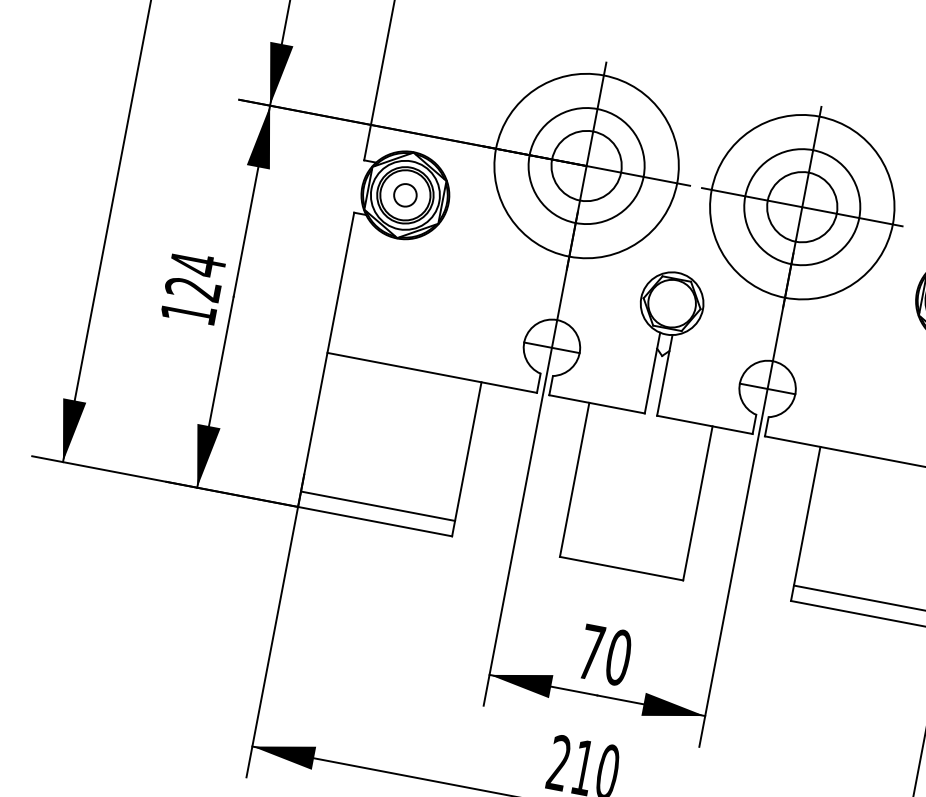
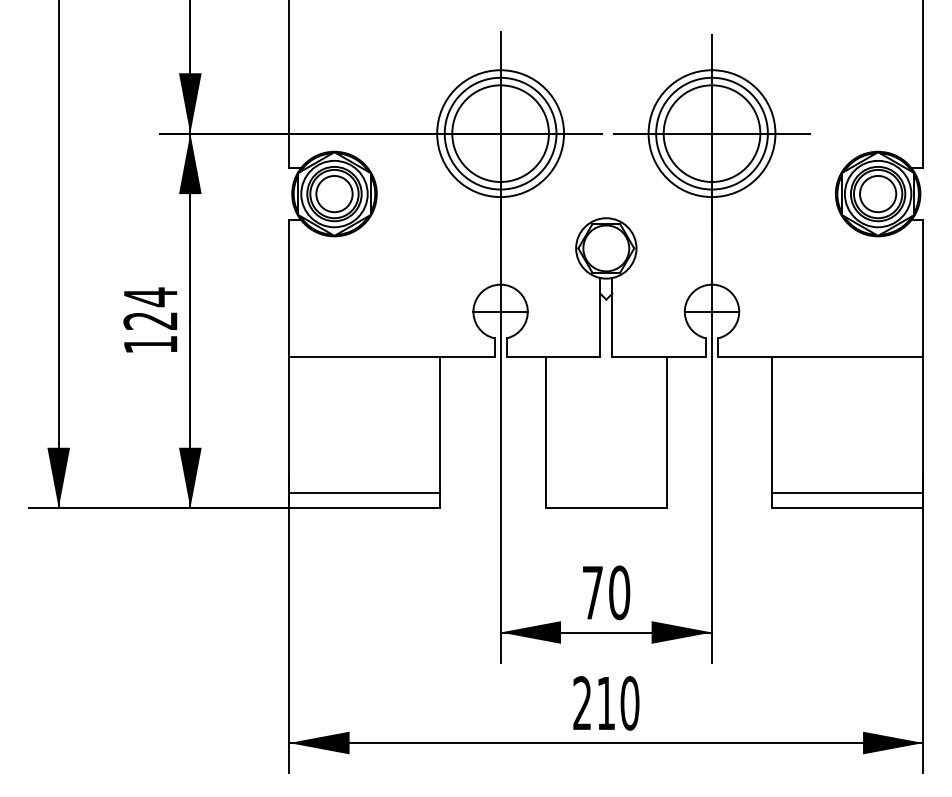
circle: (586, 165) -> (500, 133), size x0.71
circle: (586, 165) -> (500, 133), size x1.43
circle: (405, 194) -> (334, 193), size x1.67
circle: (801, 206) -> (711, 133), size x0.71
circle: (801, 206) -> (711, 133), size x1.43

